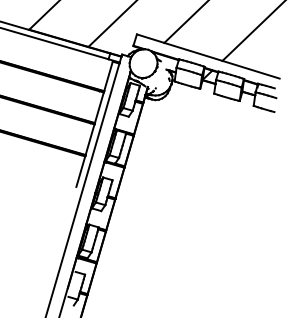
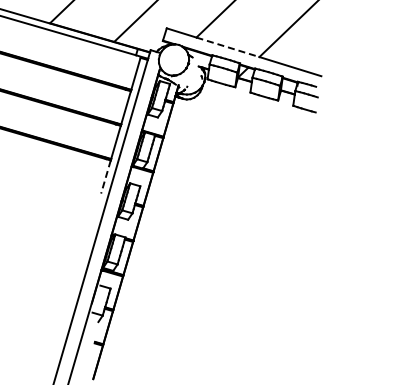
line: (193, 52) -> (227, 47), solid -> dashed
line: (80, 172) -> (105, 177), solid -> dashed

